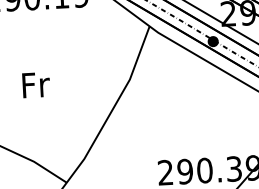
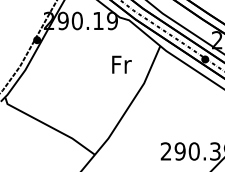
text: (35, 84) -> (121, 64), moved

